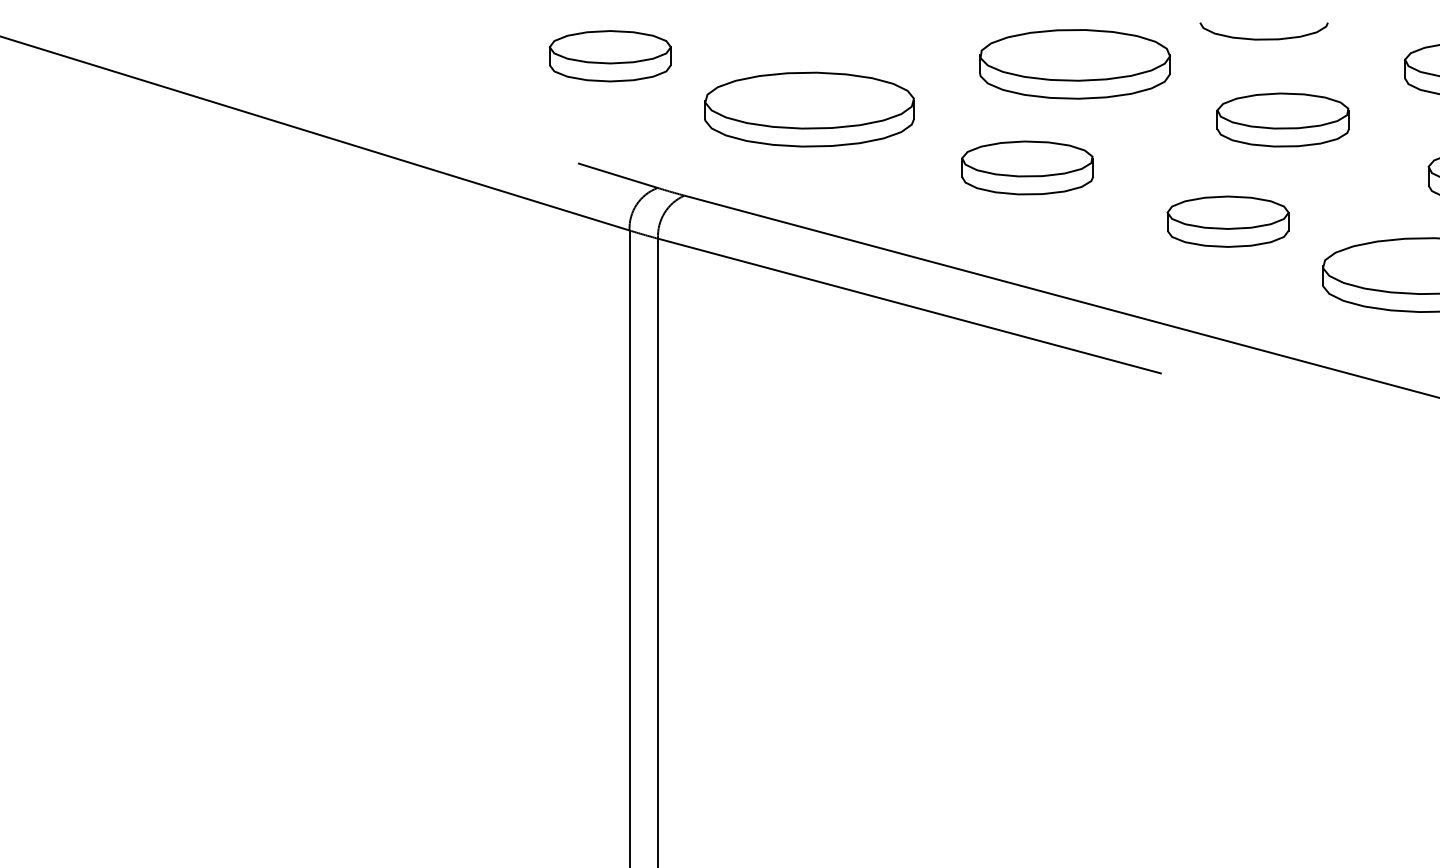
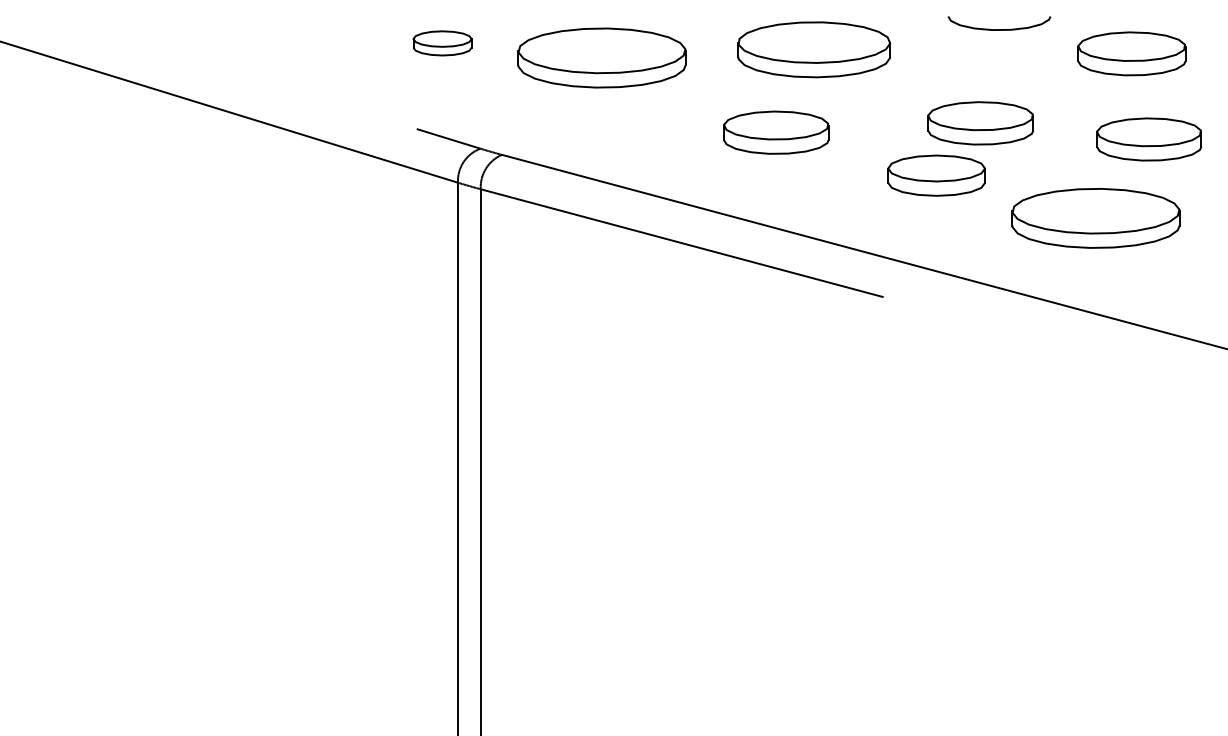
curve: (1264, 38) -> (999, 29), moved
part: (610, 56) -> (442, 43), size x0.6
part: (809, 108) -> (601, 57), moved
part: (1282, 120) -> (980, 123), moved

